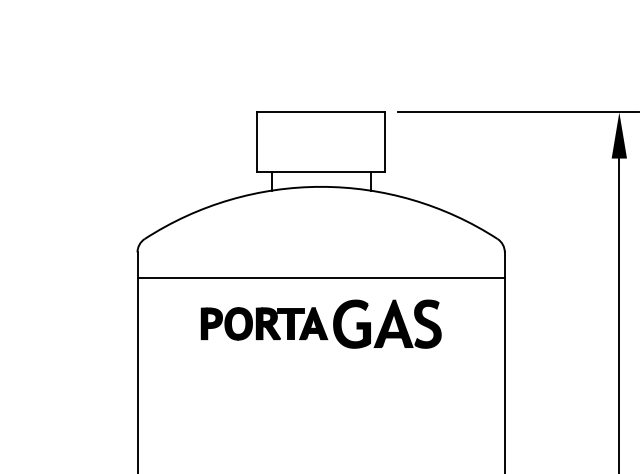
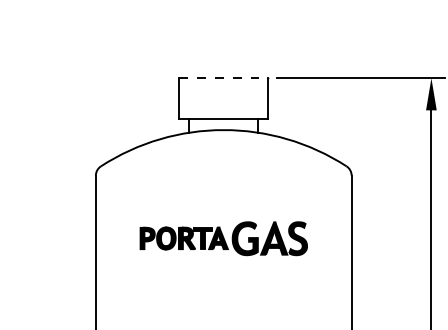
line: (320, 112) -> (223, 78), solid -> dashed
line: (320, 277) -> (223, 193), removed
part: (320, 323) -> (223, 238), moved

